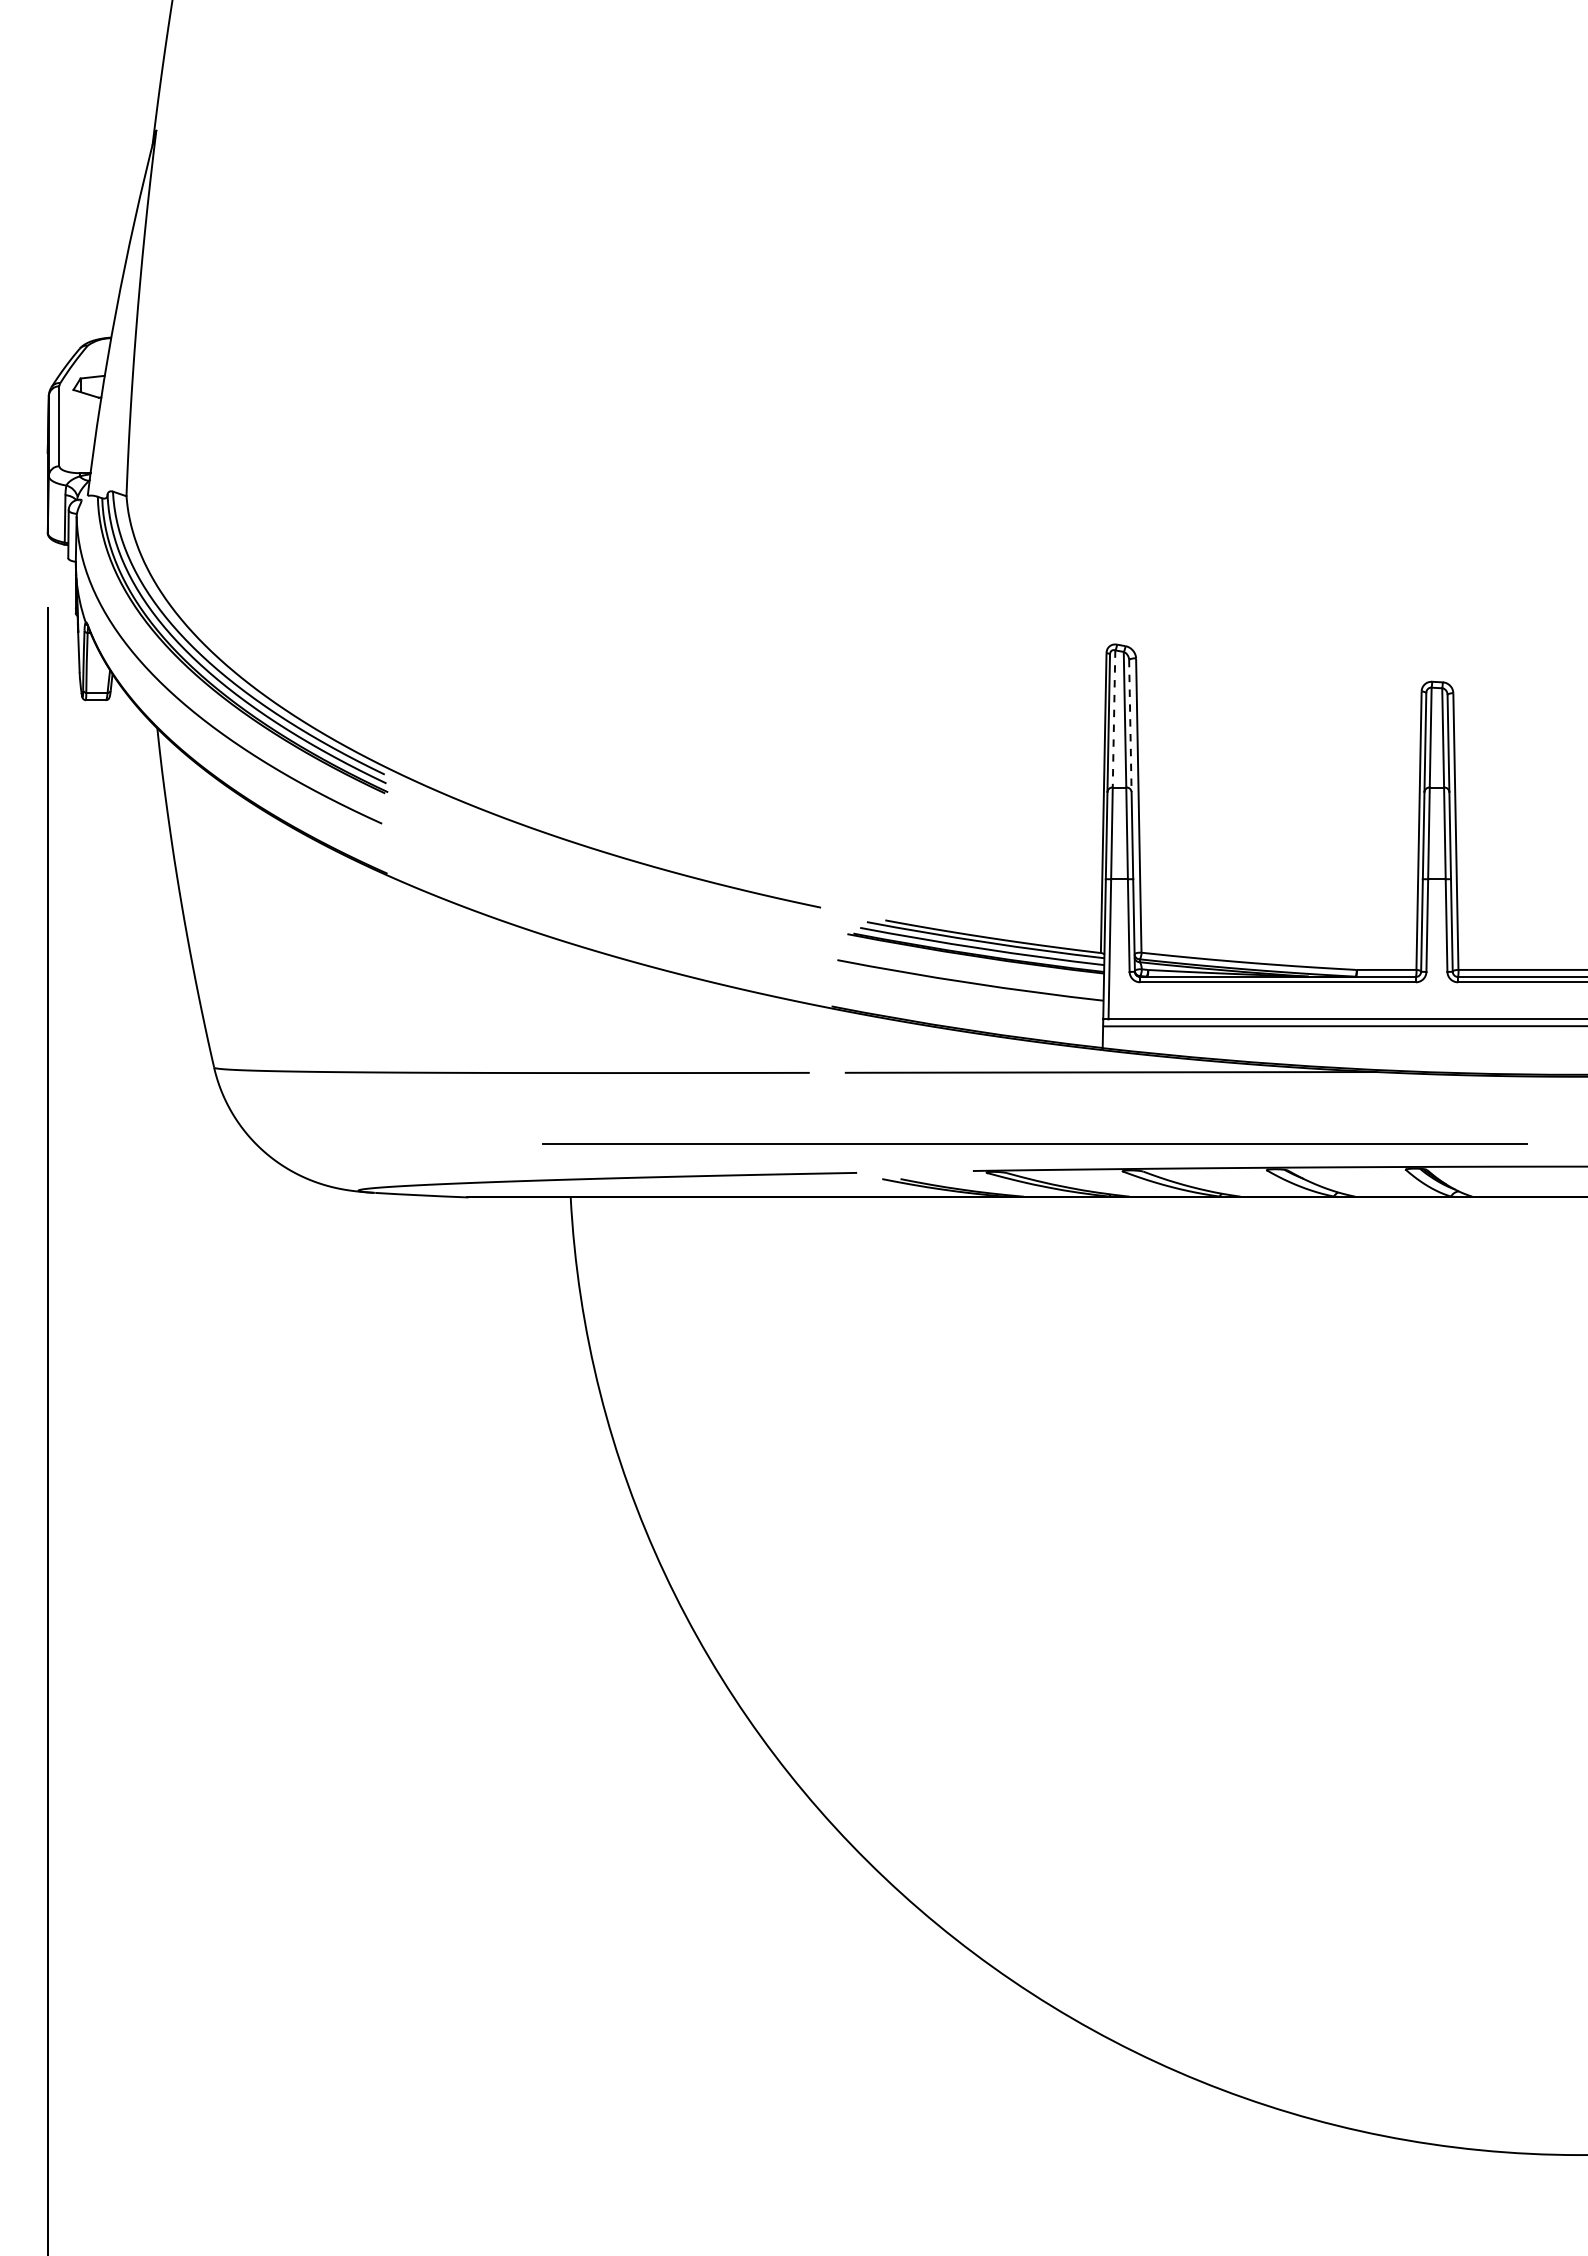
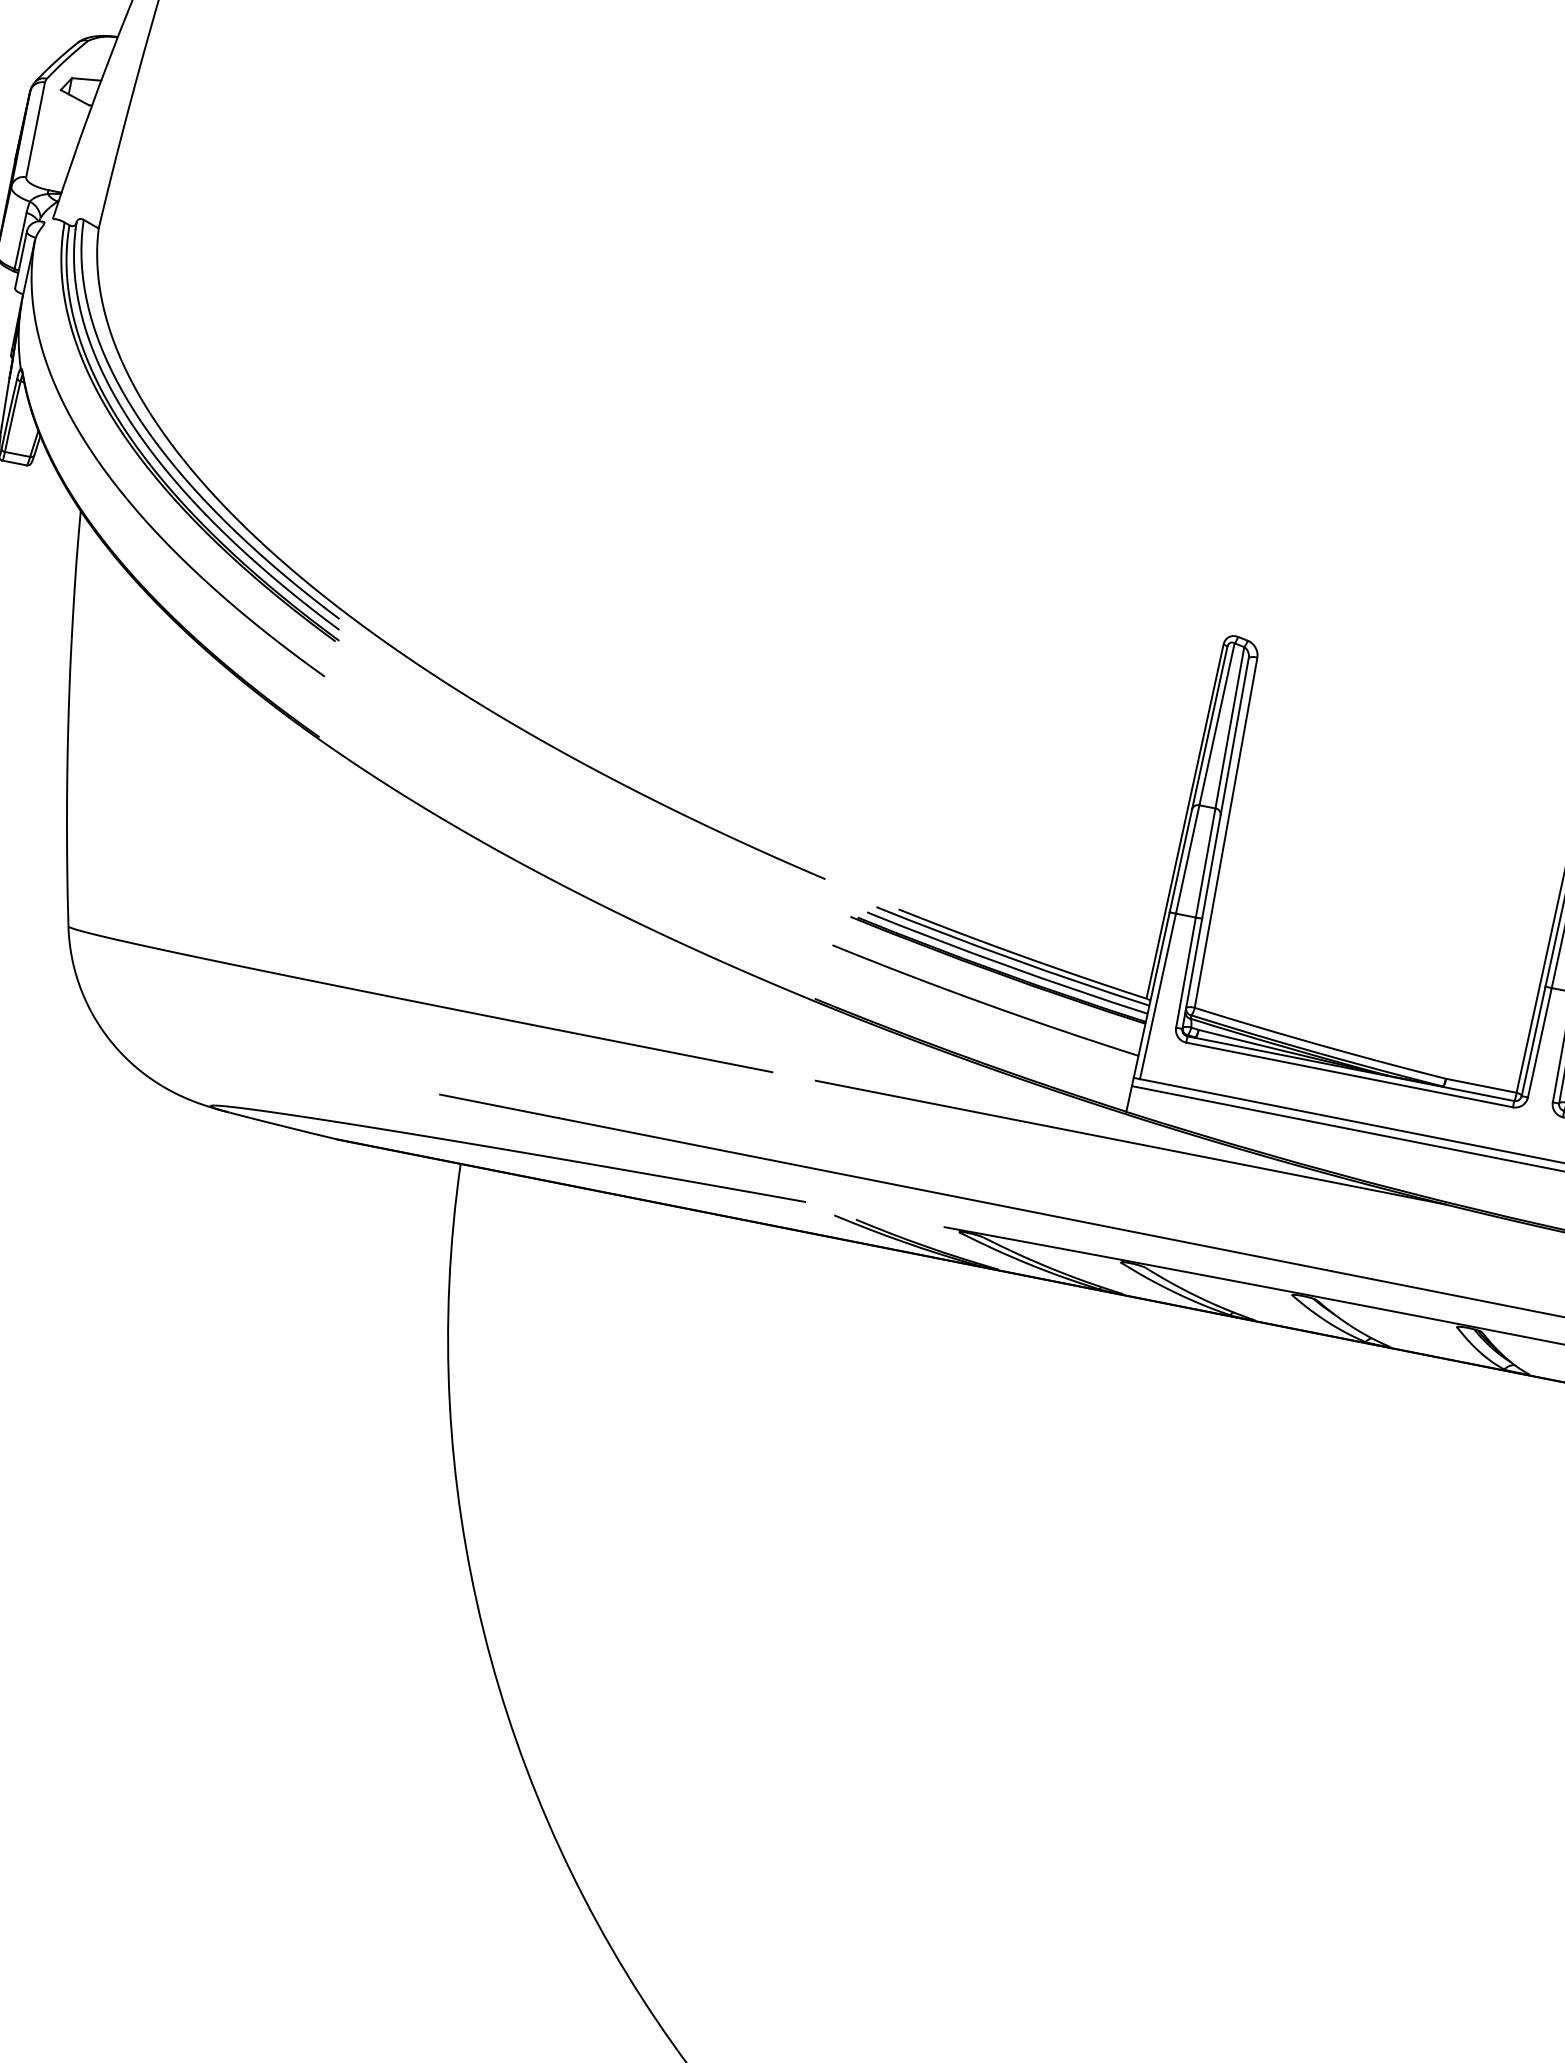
line: (1114, 718) -> (1217, 723), dashed -> solid
line: (1130, 726) -> (1234, 737), dashed -> solid

